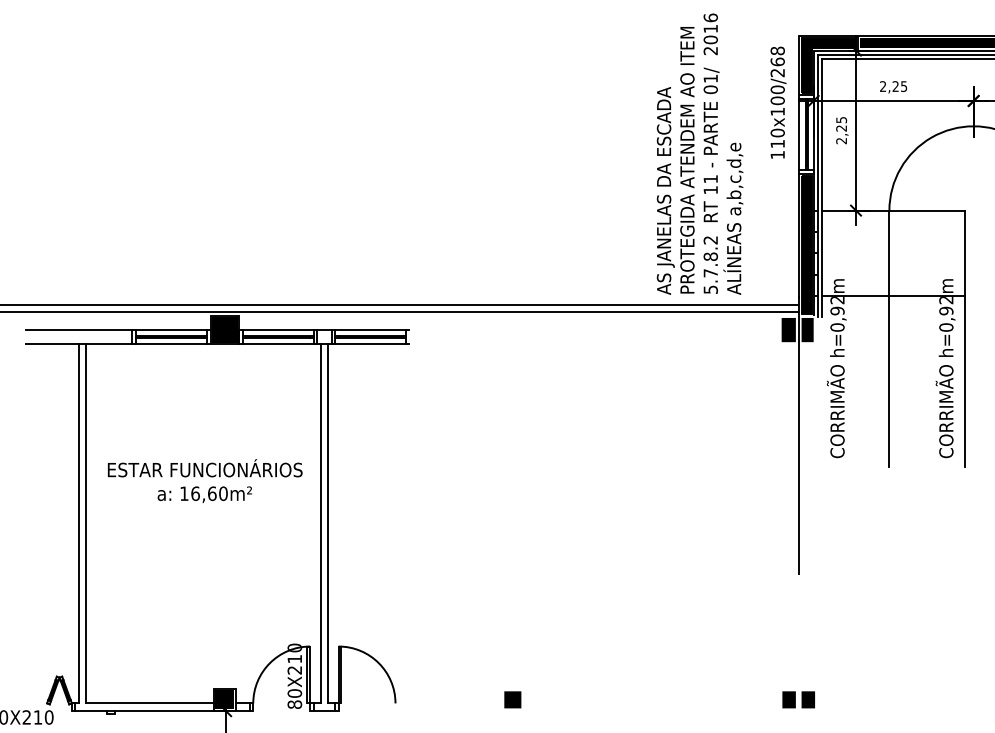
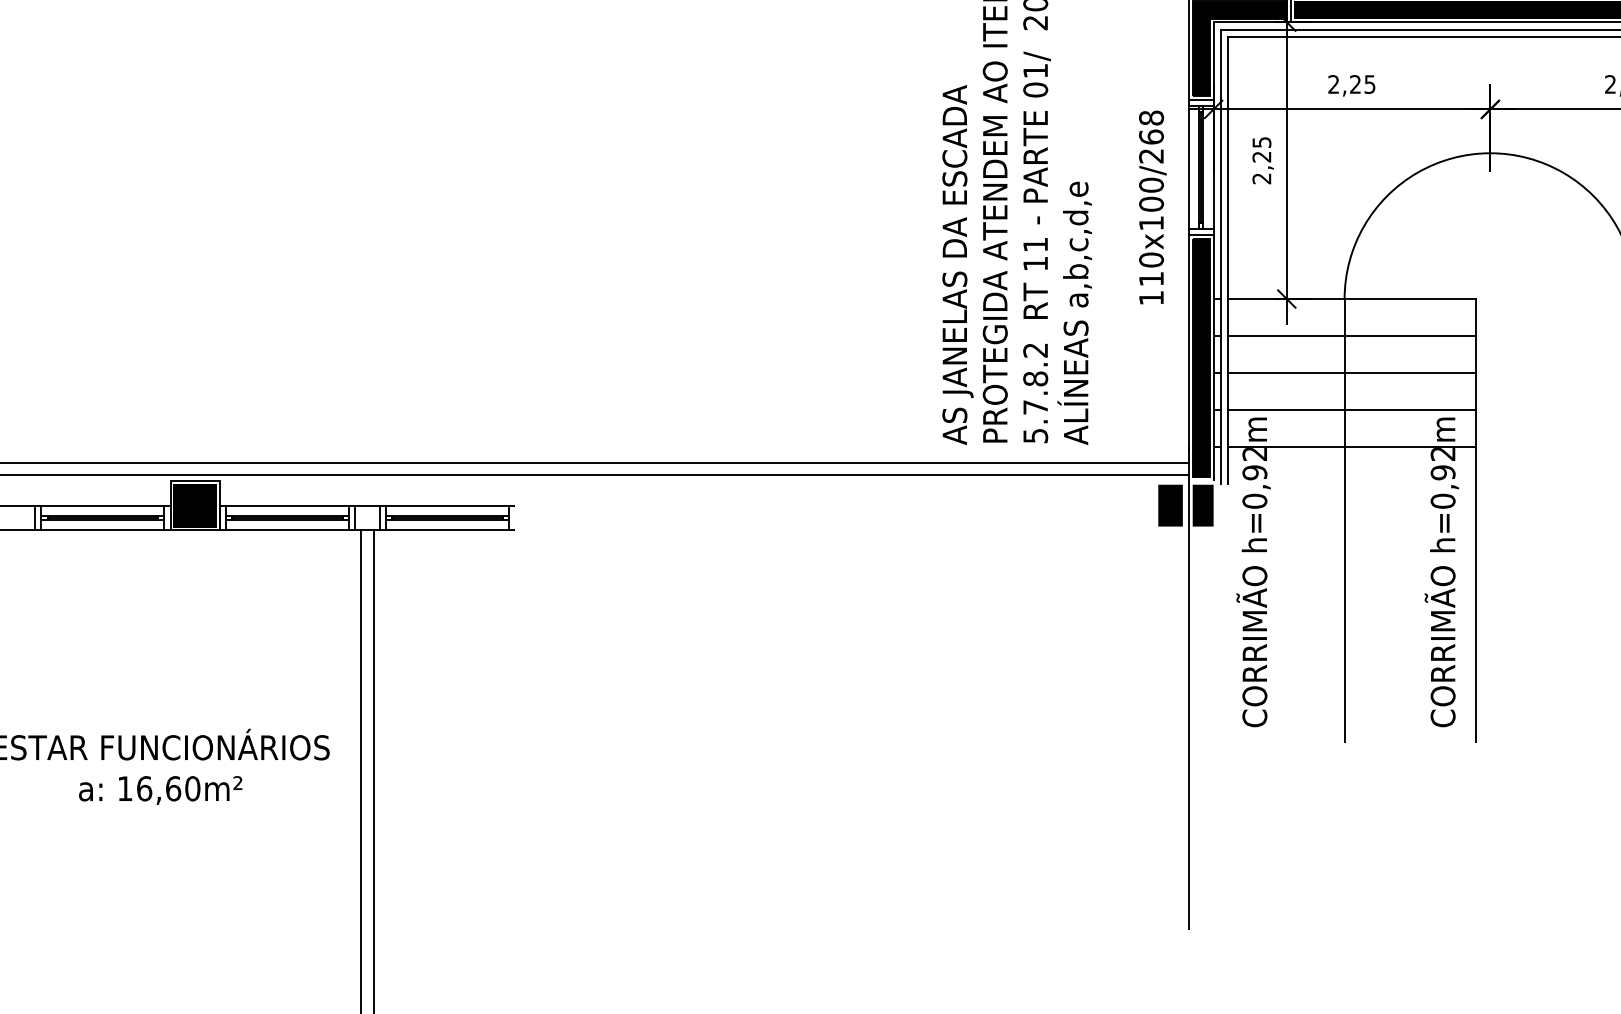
text: (778, 102) -> (1152, 207), moved
line: (893, 231) -> (1351, 335), added
line: (893, 253) -> (1351, 373), added
line: (893, 274) -> (1351, 409), added

